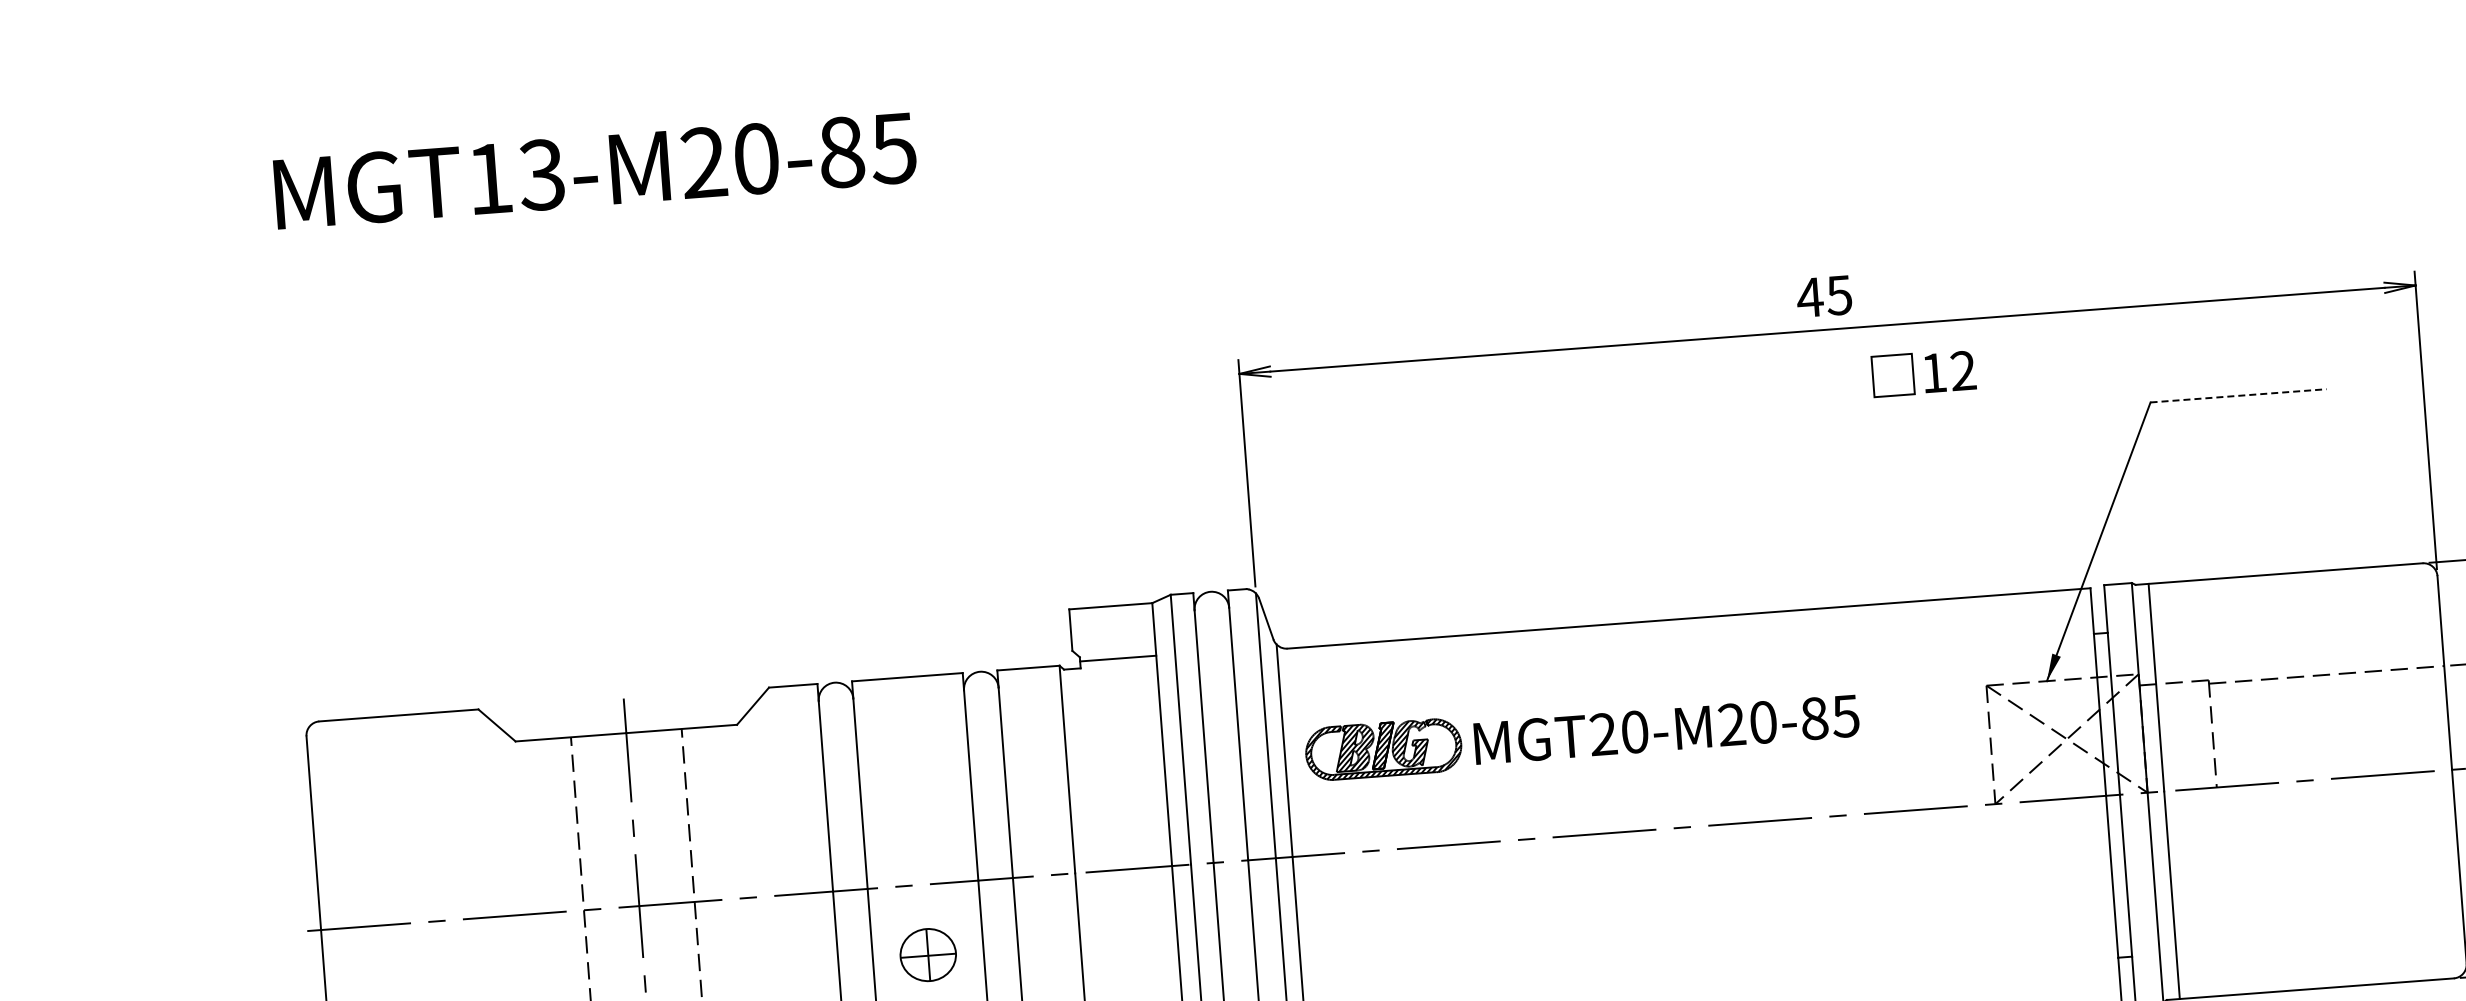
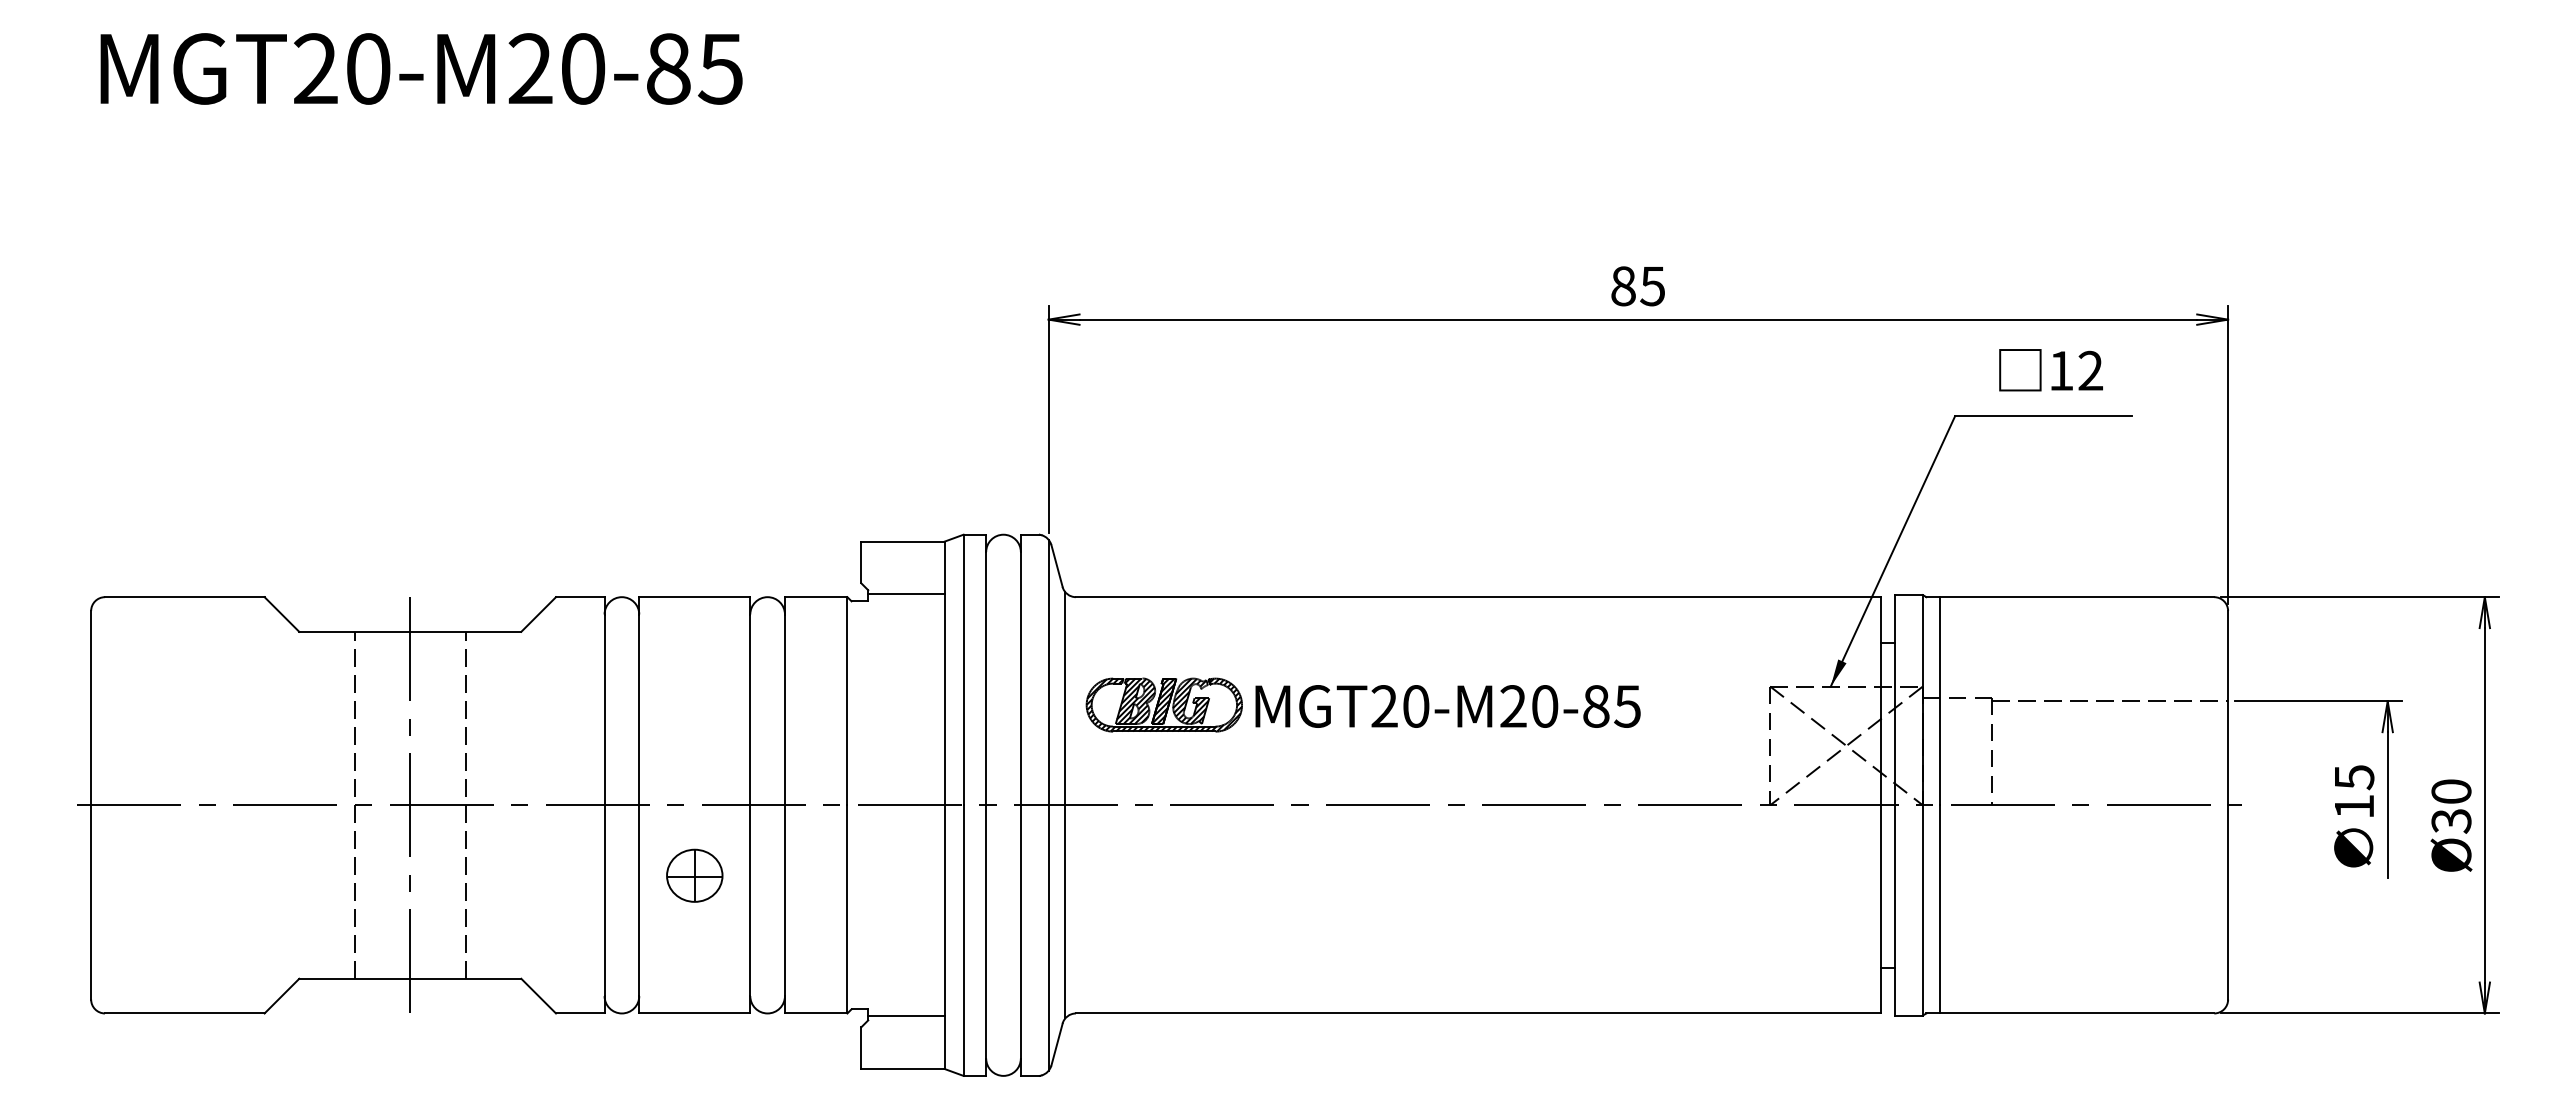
text: (516, 176) -> (342, 68), MGT13-M20-85 -> MGT20-M20-85
text: (1810, 297) -> (1623, 286), 45 -> 85
text: (1923, 373) -> (2050, 370), moved
line: (2238, 395) -> (2043, 416), dashed -> solid

